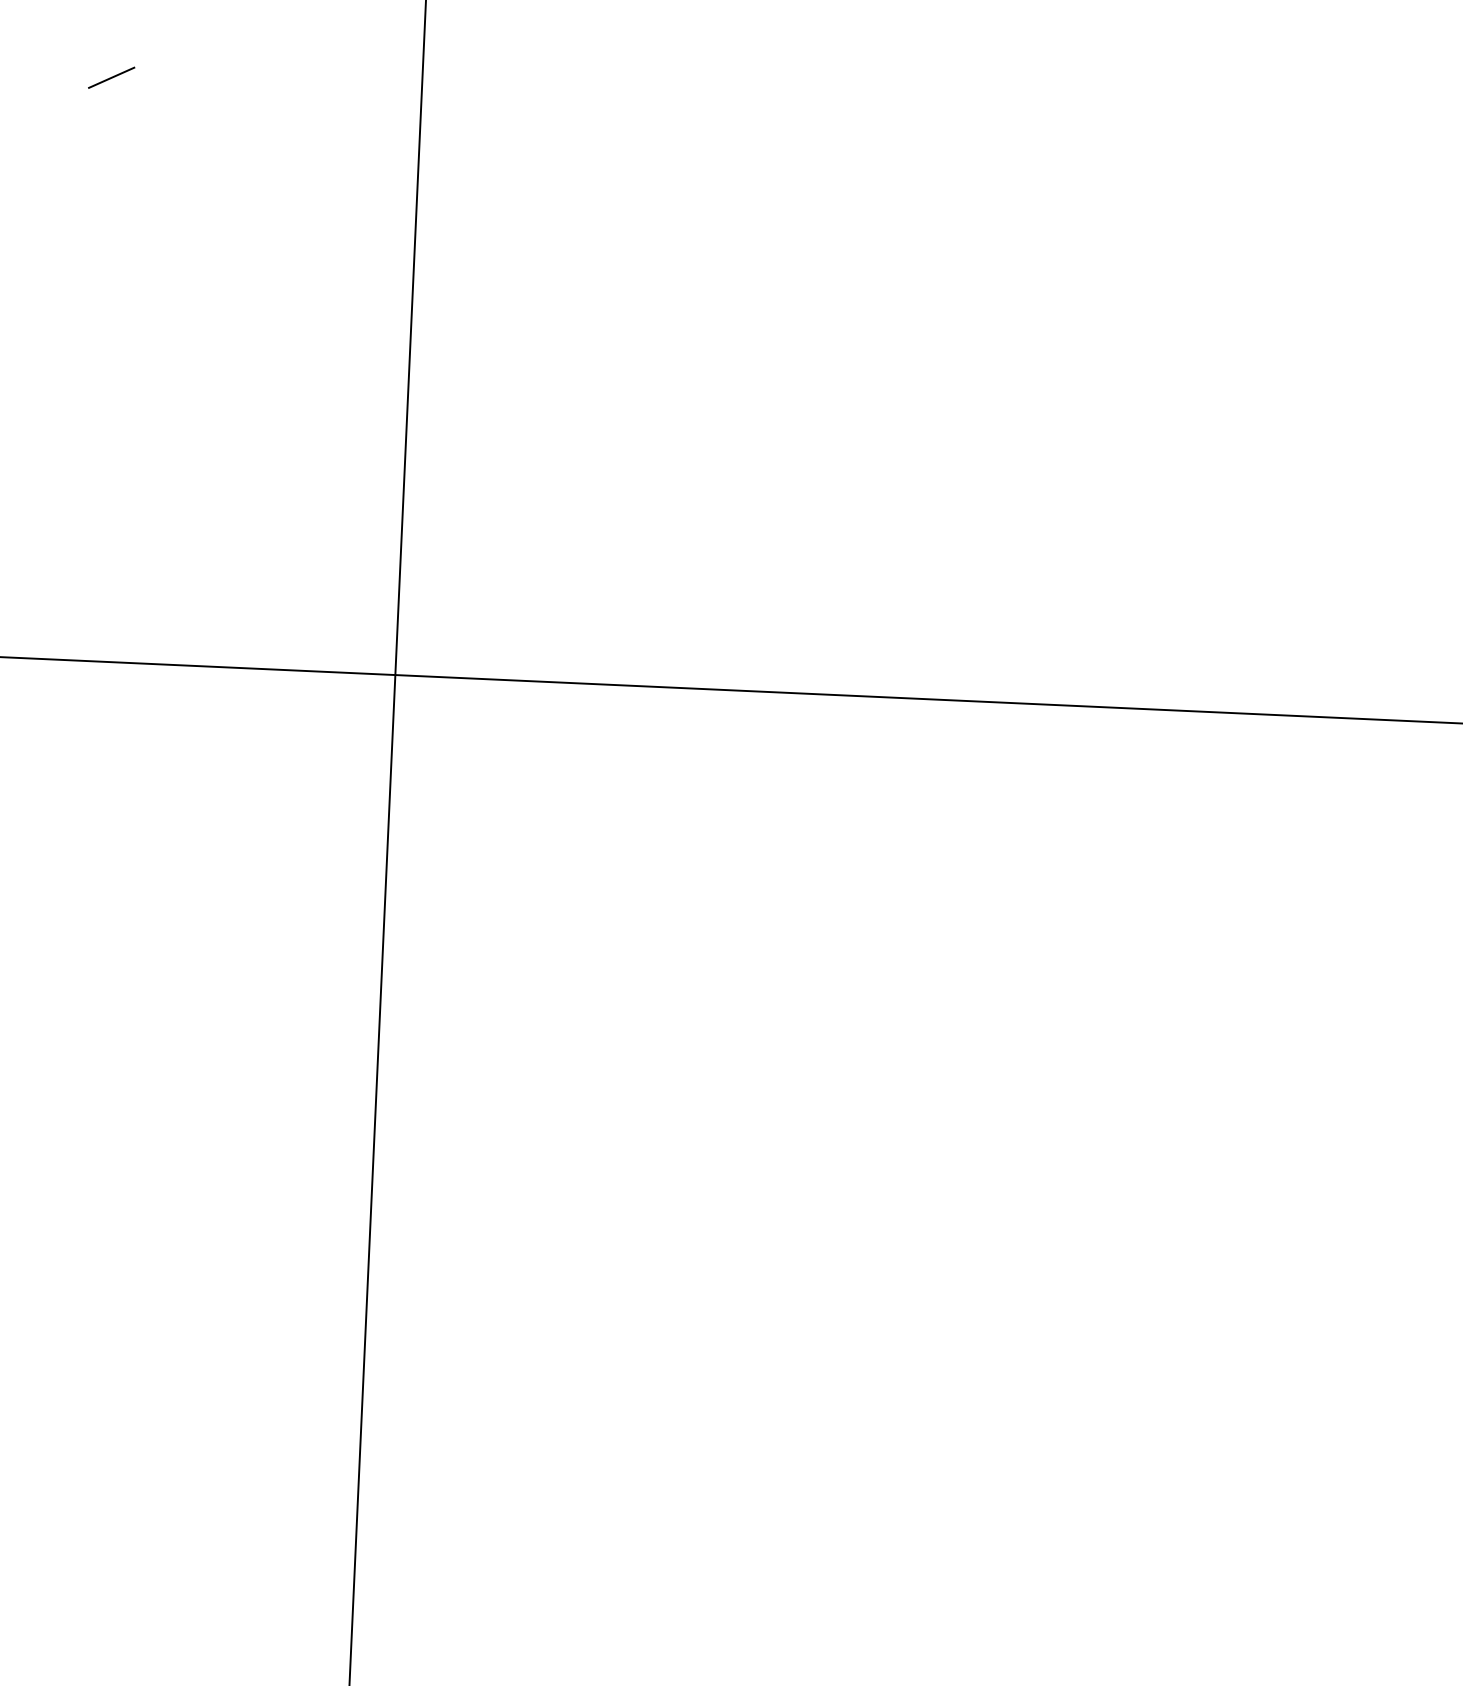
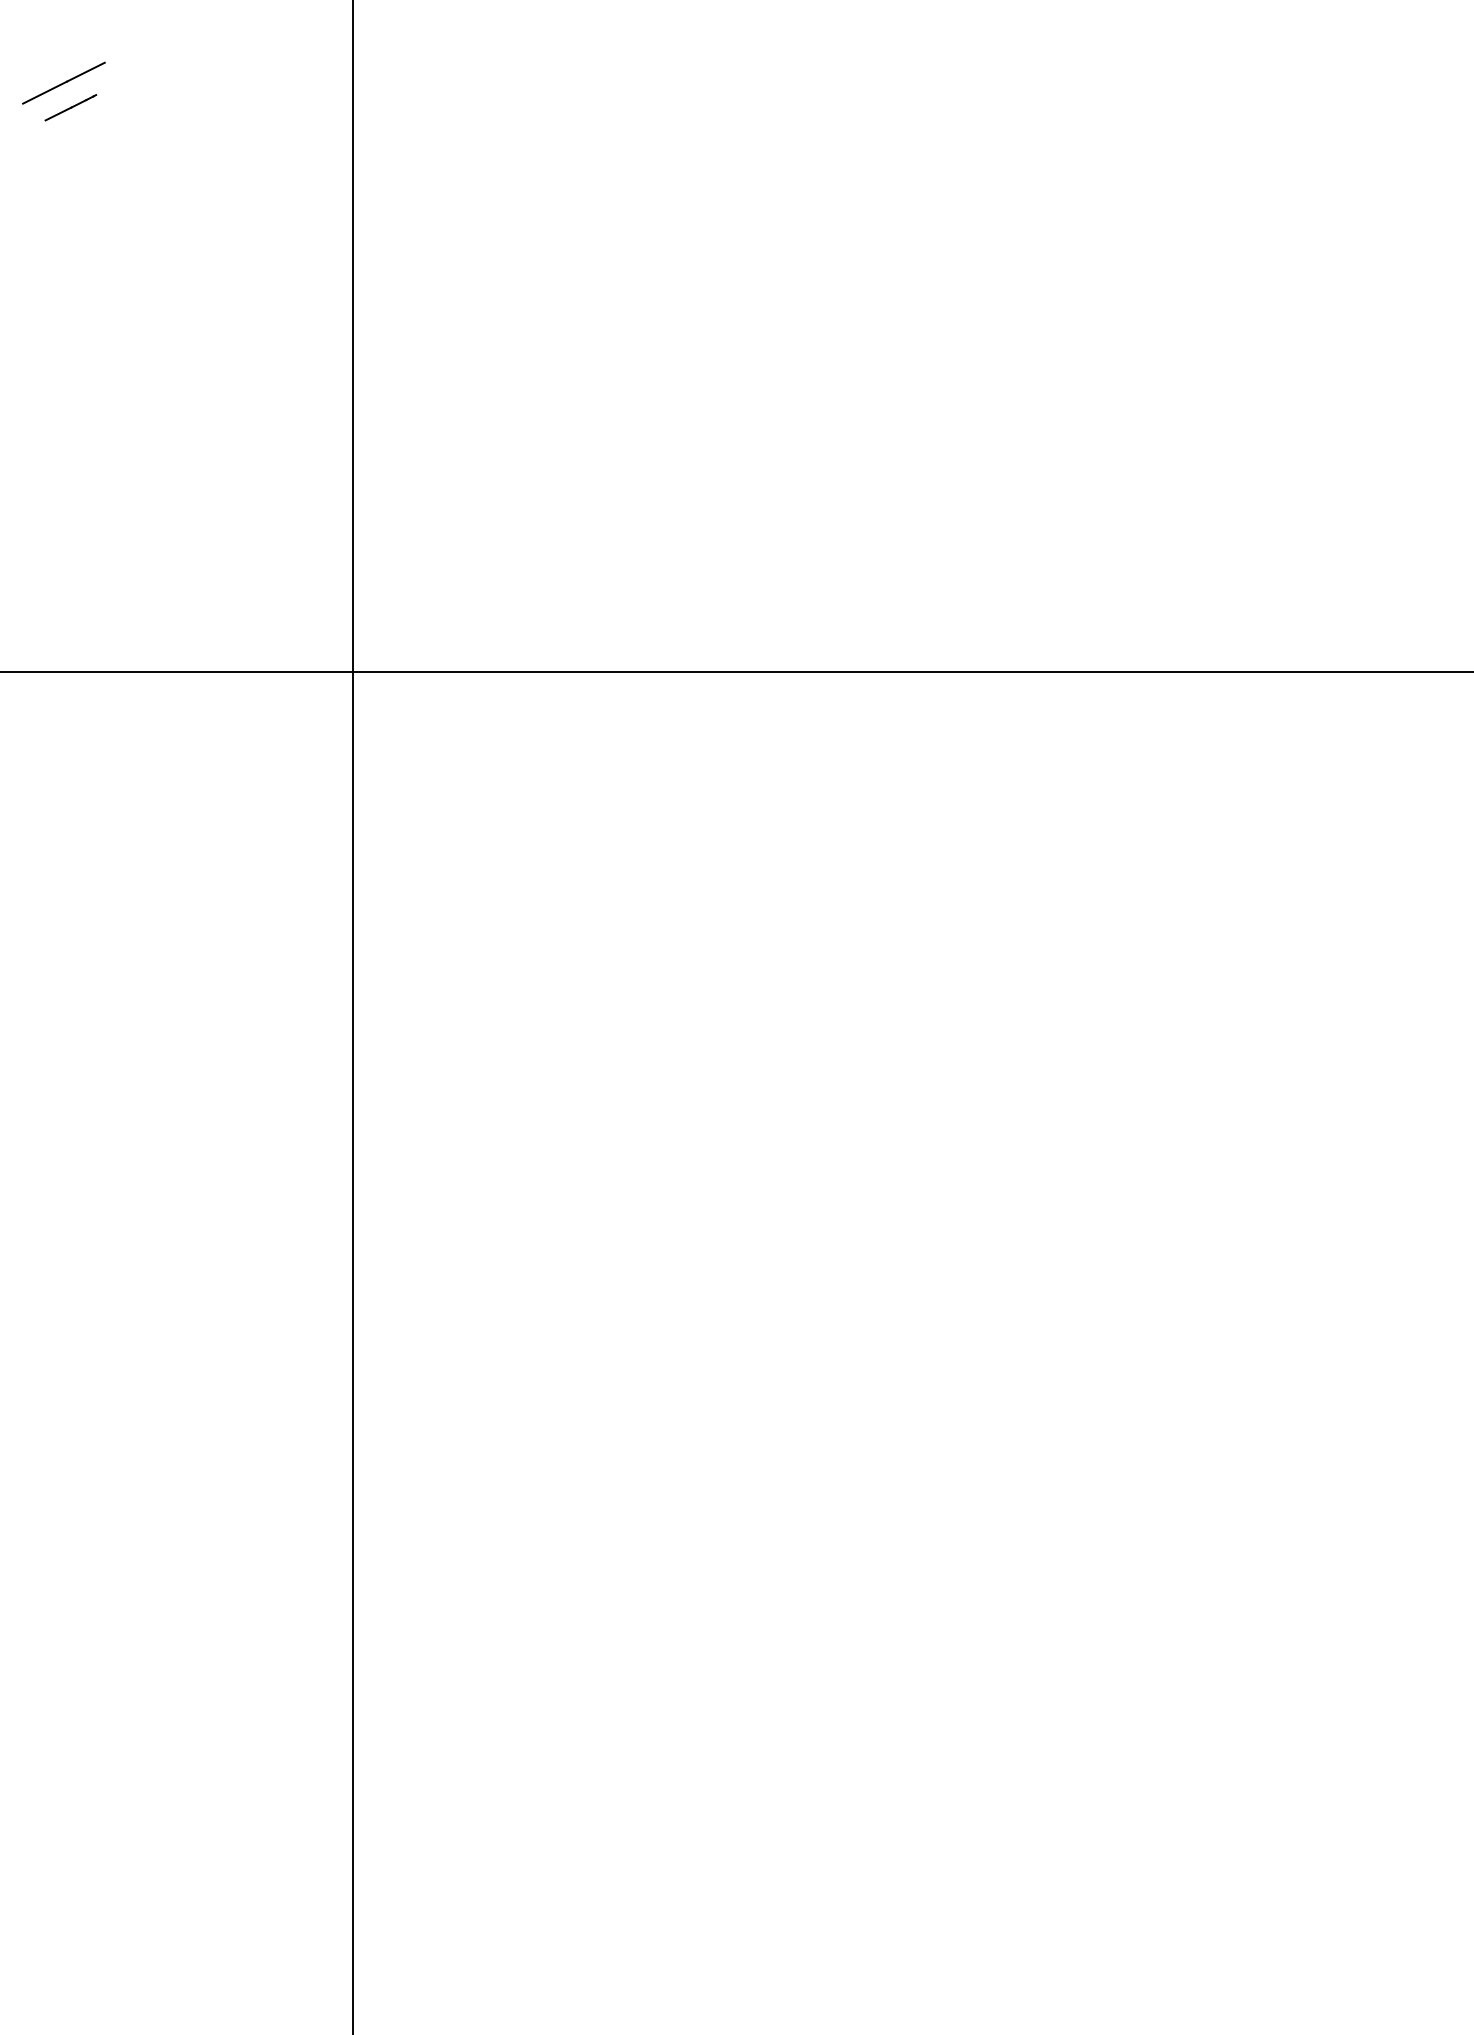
line: (153, 58) -> (85, 71), added
line: (136, 93) -> (70, 107), added

